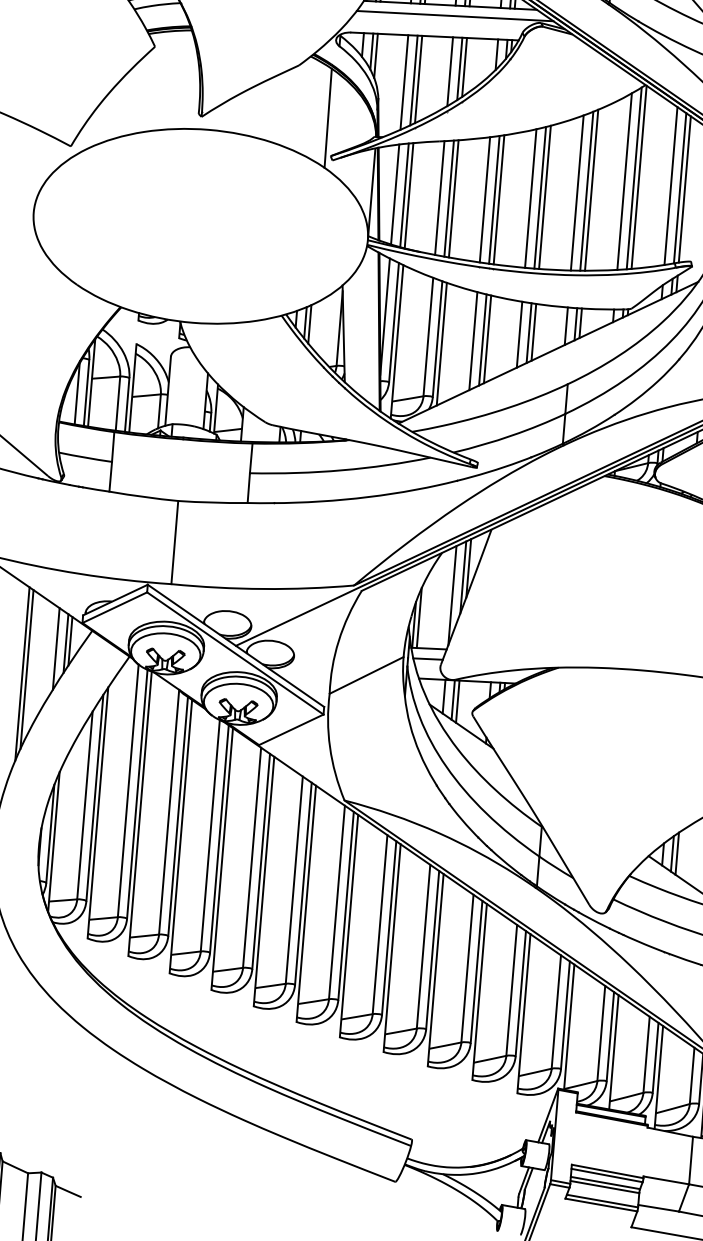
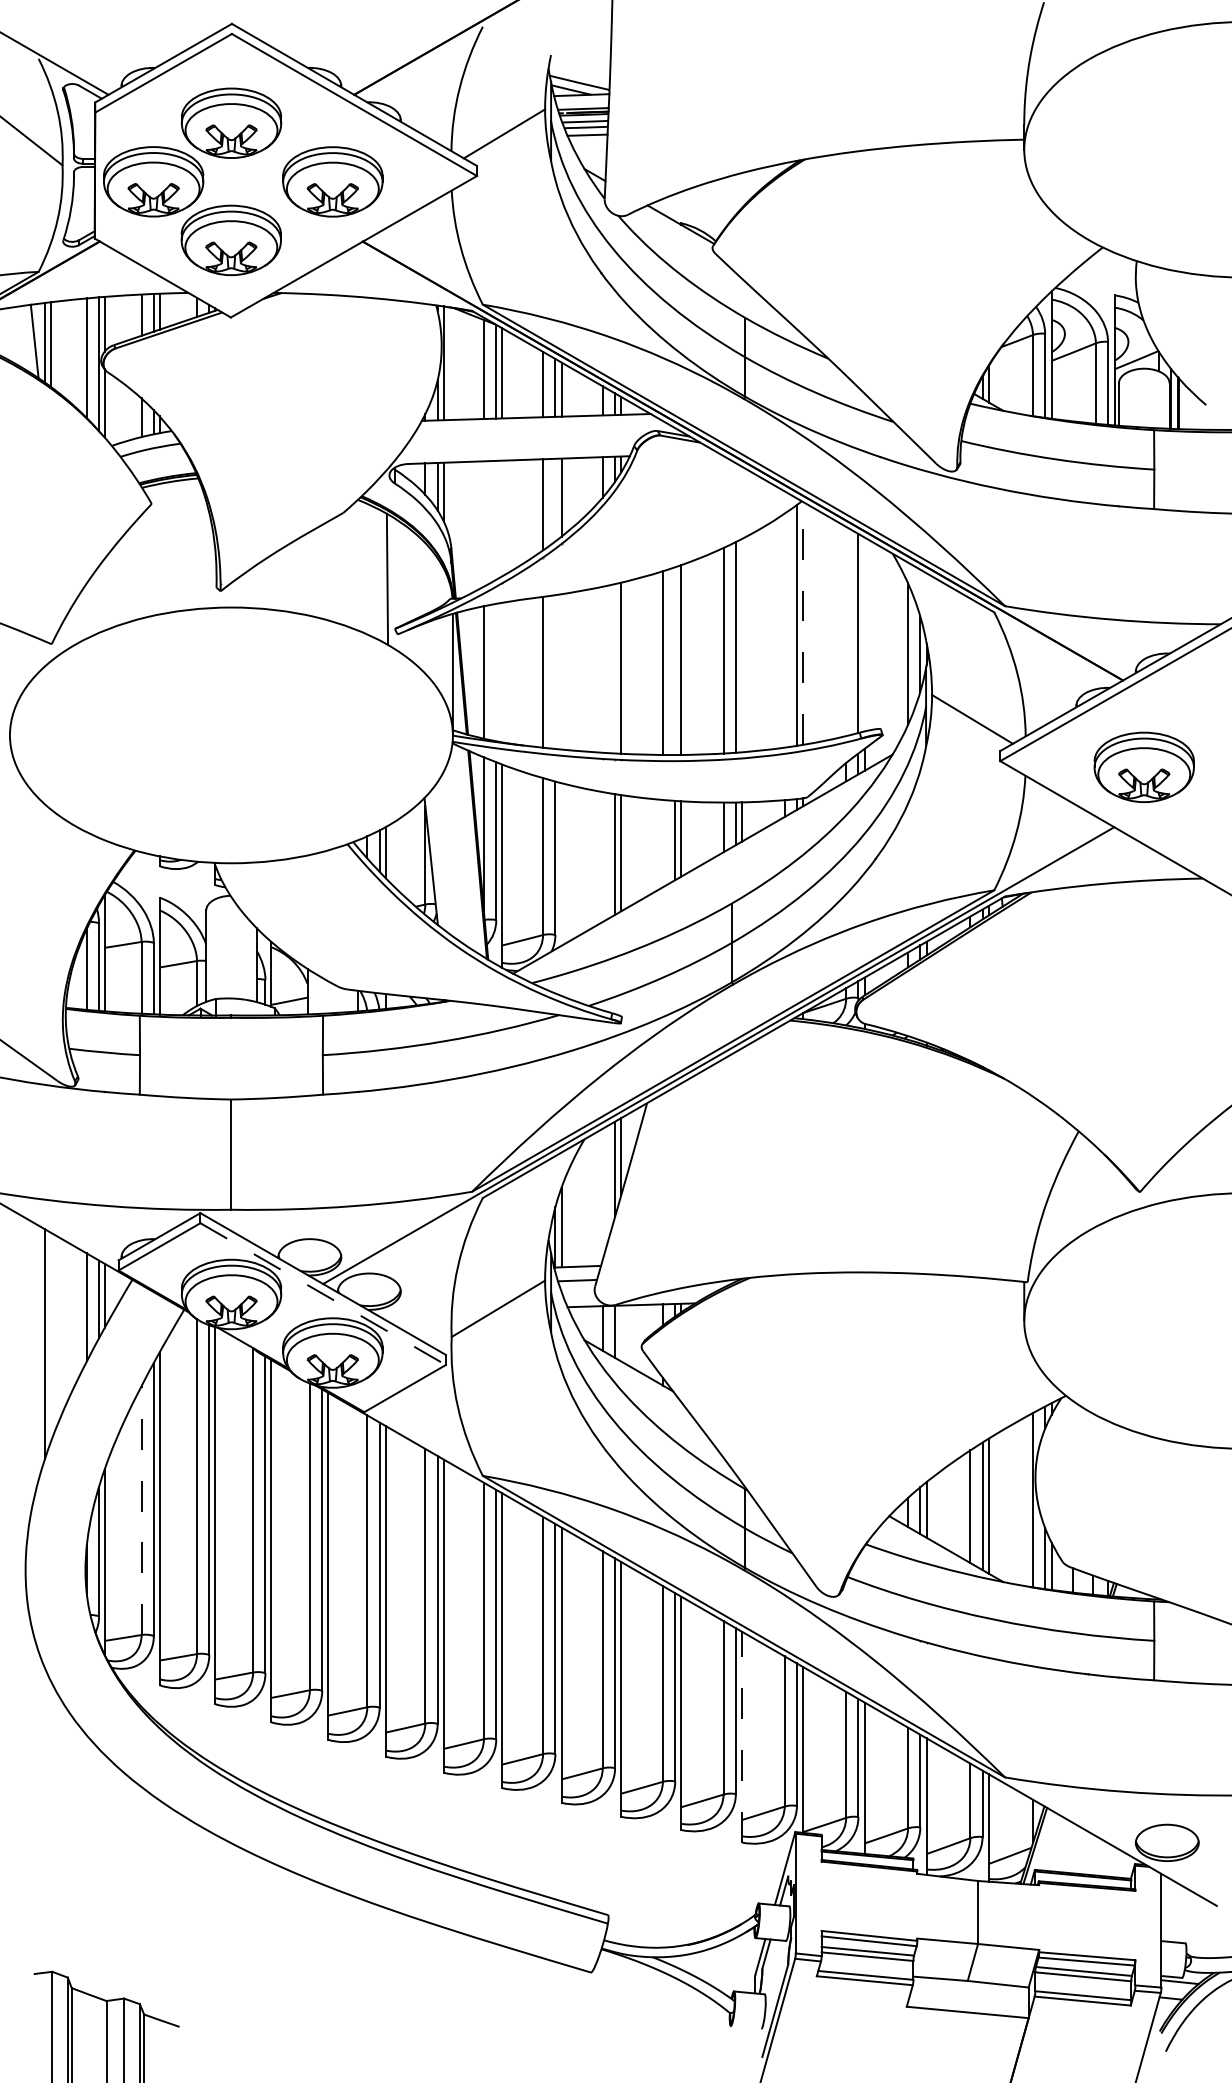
line: (455, 15) -> (543, 430), removed
line: (459, 68) -> (555, 499), removed
line: (414, 79) -> (496, 519), removed
line: (418, 79) -> (502, 518), removed
line: (404, 82) -> (483, 523), removed
line: (639, 176) -> (803, 622), solid -> dashed
line: (624, 181) -> (784, 630), removed
line: (671, 186) -> (846, 631), removed
line: (684, 189) -> (864, 634), removed
line: (591, 190) -> (742, 645), removed
line: (404, 195) -> (496, 672), removed
line: (409, 195) -> (502, 672), removed
line: (449, 198) -> (555, 671), removed
line: (453, 198) -> (561, 671), removed
line: (540, 198) -> (675, 661), removed
line: (484, 199) -> (602, 669), removed
line: (494, 199) -> (615, 668), removed
line: (519, 334) -> (662, 843), removed
line: (473, 341) -> (602, 857), removed
line: (441, 344) -> (561, 864), removed
line: (452, 595) -> (602, 1194), removed
line: (235, 653) -> (323, 1294), solid -> dashed
line: (26, 669) -> (50, 1337), removed
line: (457, 701) -> (621, 1333), removed
line: (84, 805) -> (141, 1510), solid -> dashed
line: (524, 1013) -> (742, 1736), solid -> dashed

